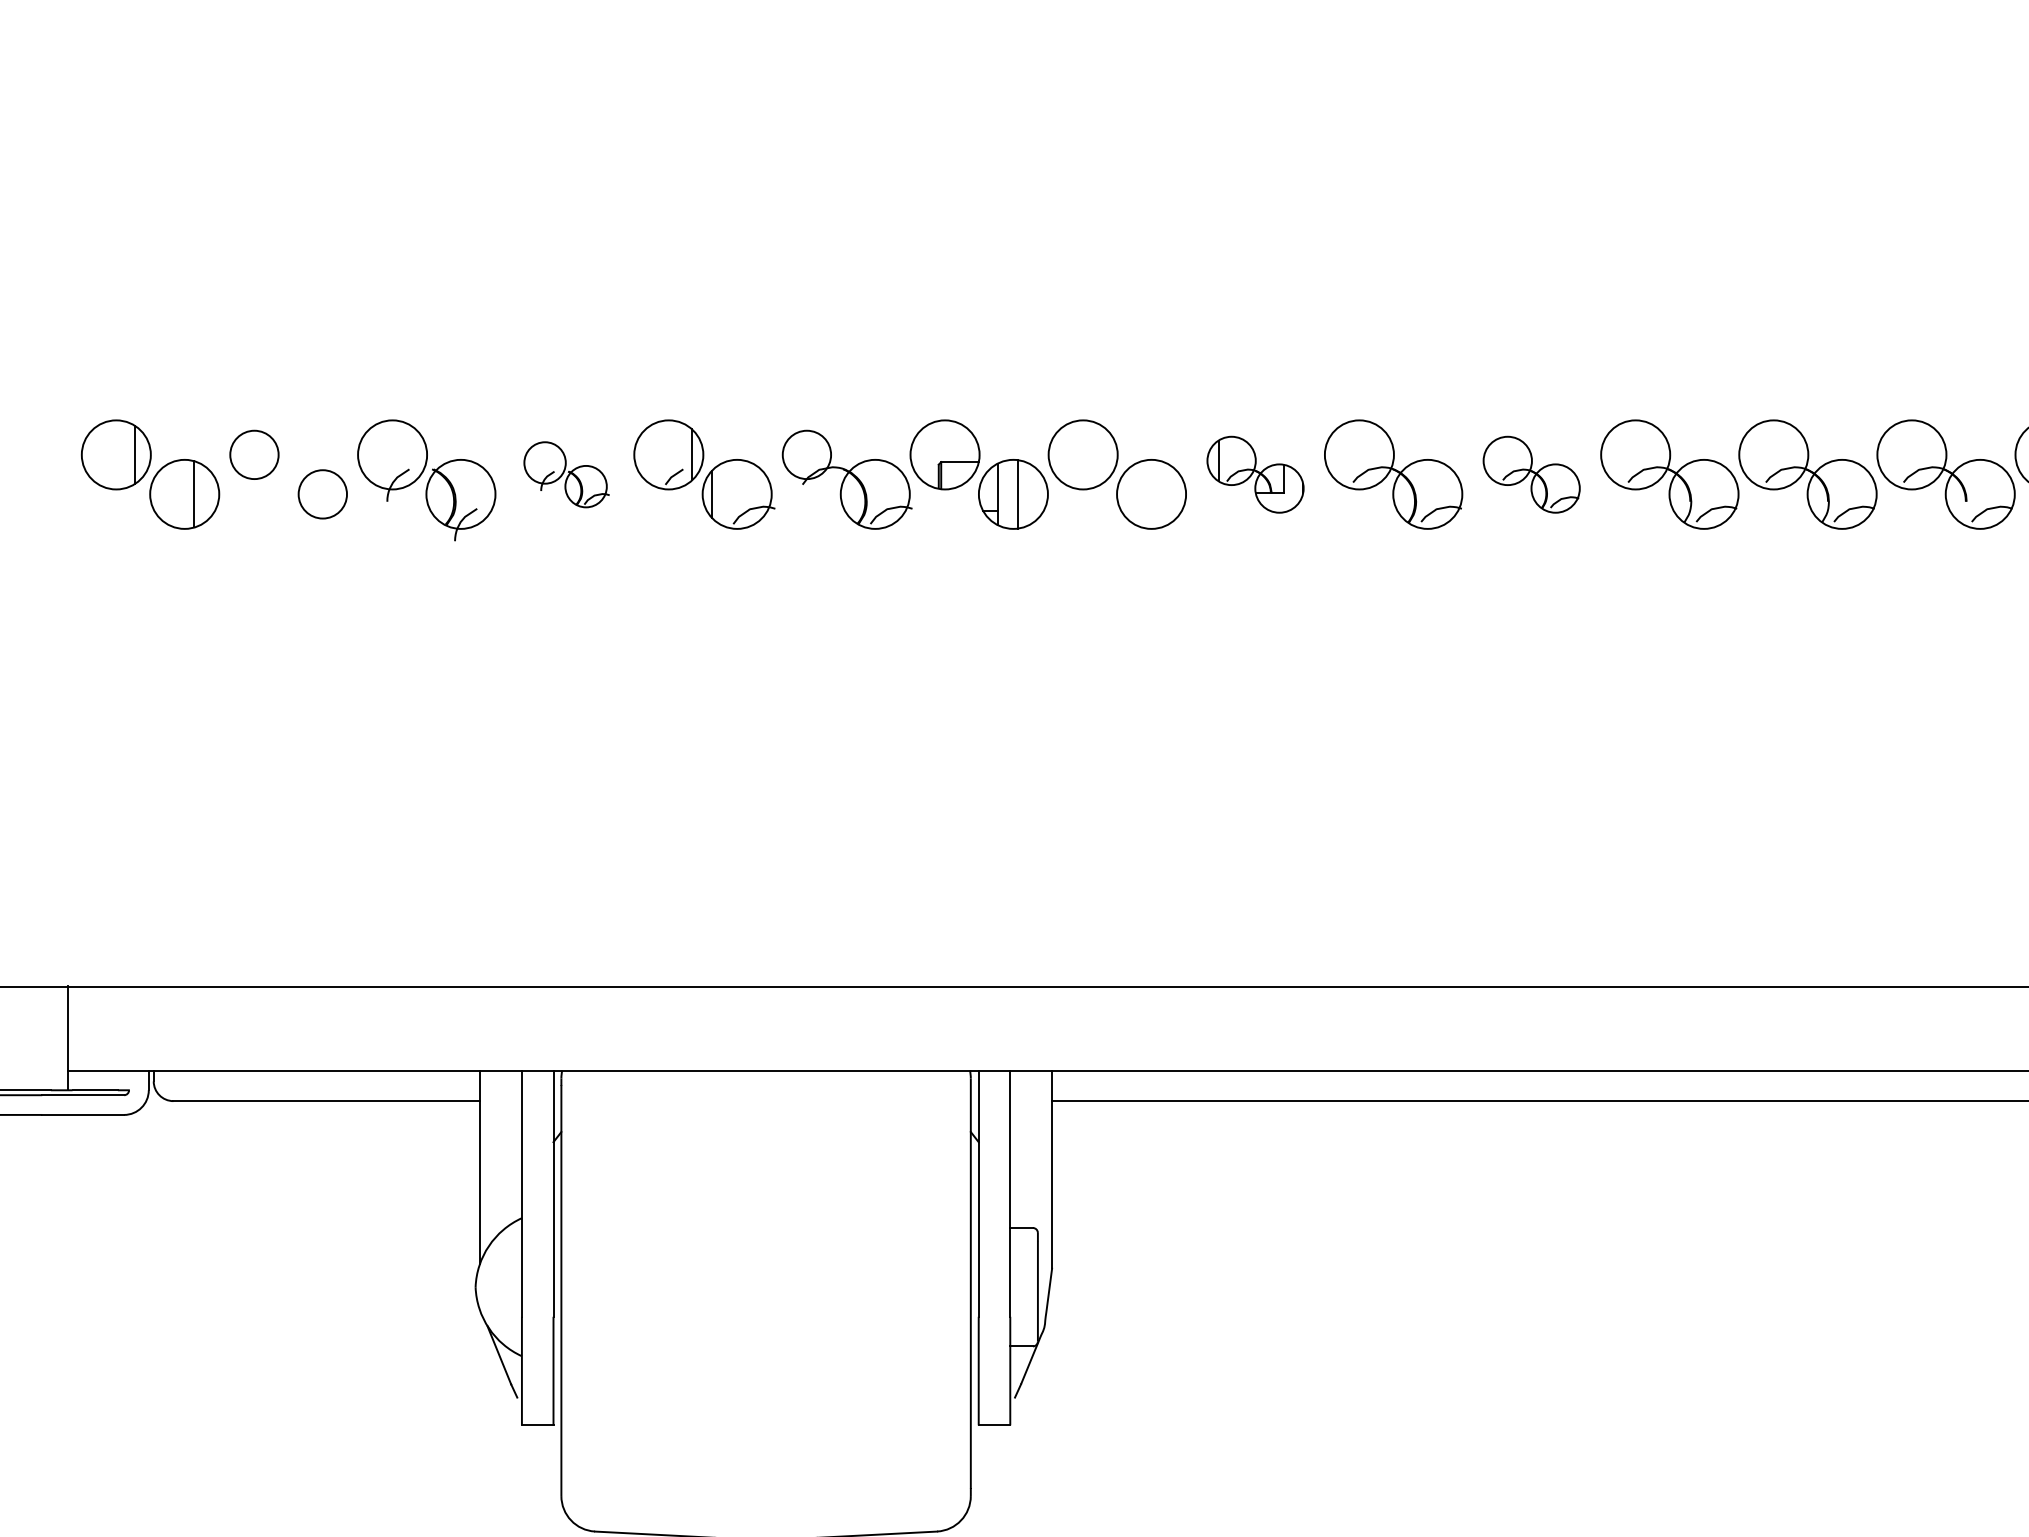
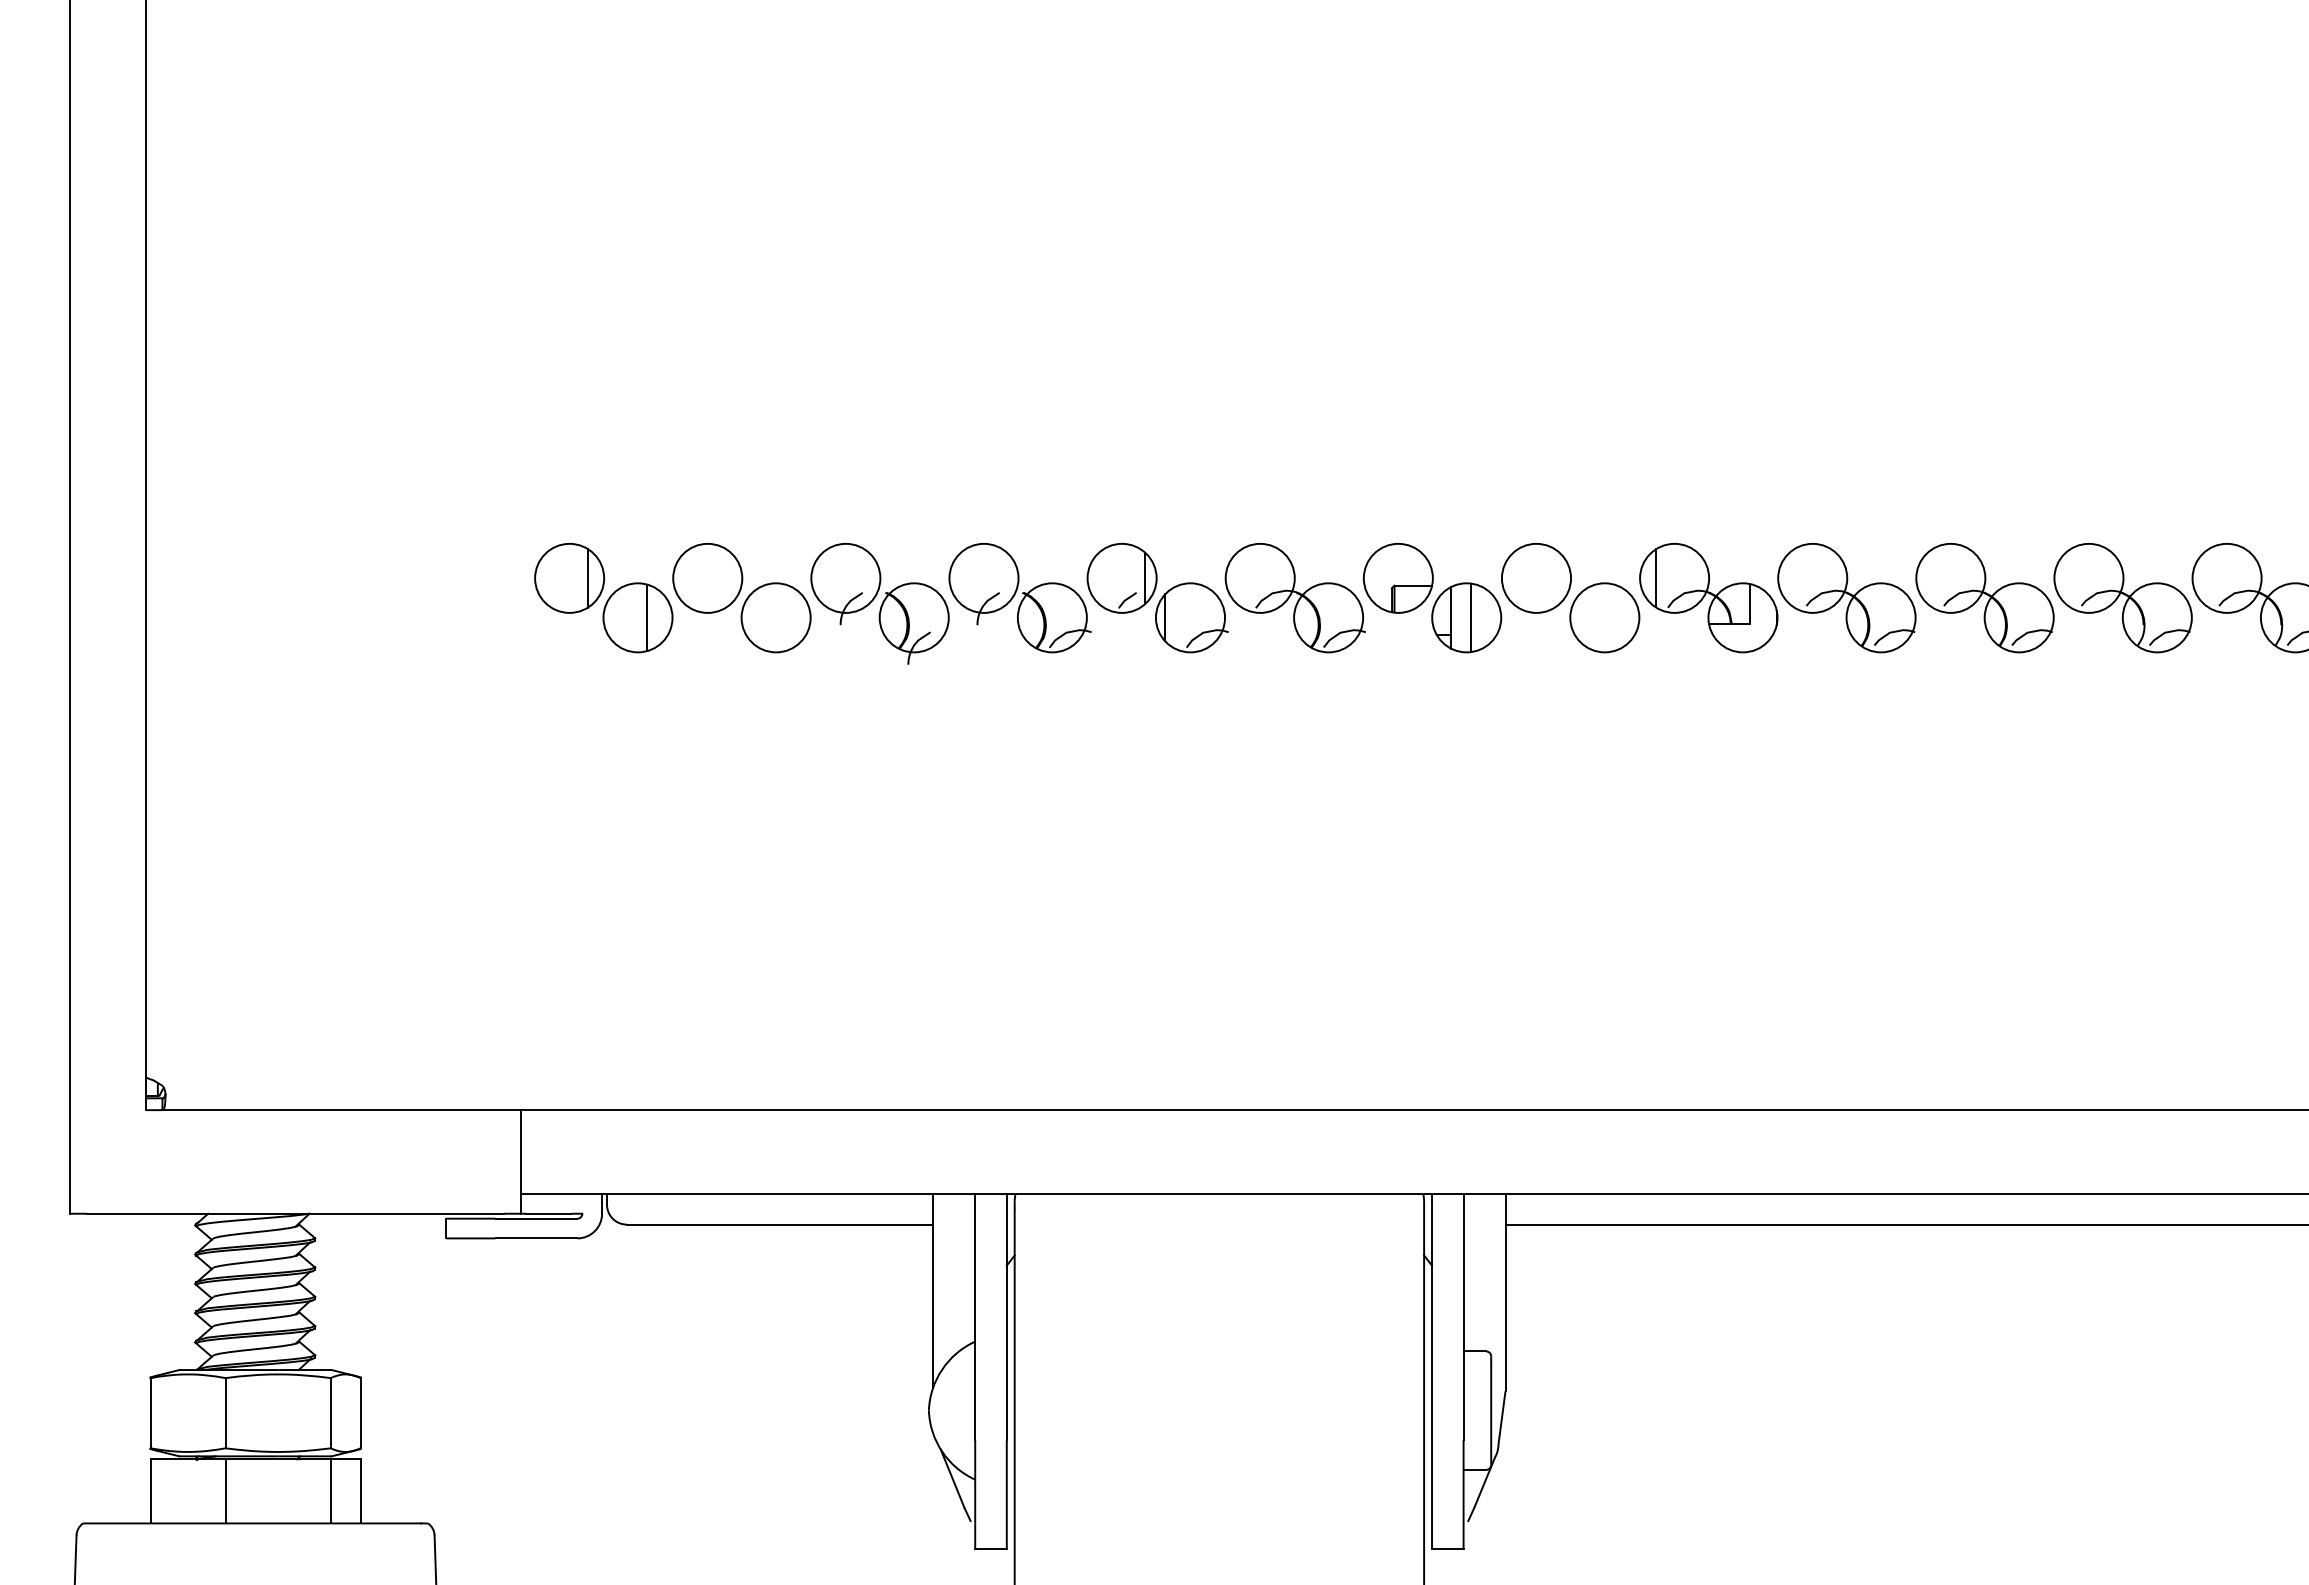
circle: (254, 454) -> (707, 577), size x1.43
circle: (806, 454) -> (1259, 577), size x1.43
part: (566, 475) -> (1019, 598), size x1.67
part: (1255, 475) -> (1708, 598), size x1.43
part: (1531, 475) -> (1984, 598), size x1.43
circle: (322, 494) -> (775, 617), size x1.43

